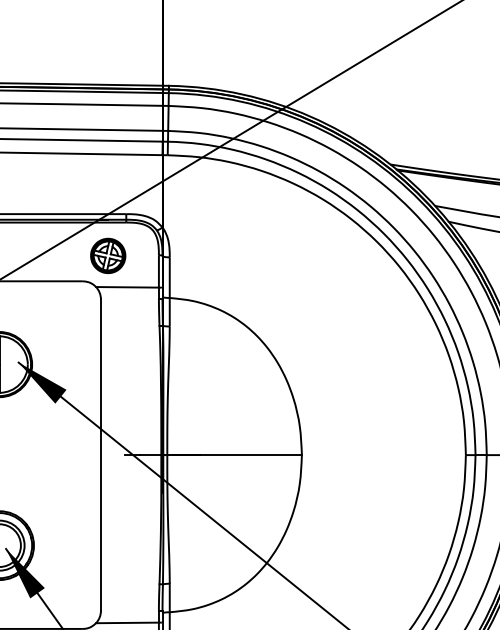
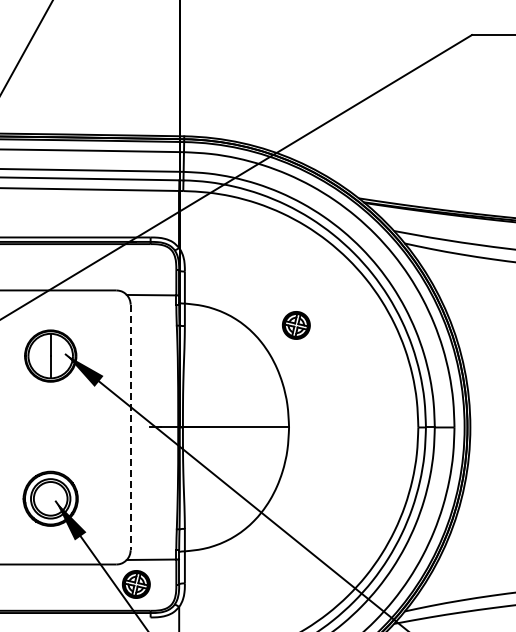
part: (108, 256) -> (296, 325), moved
line: (100, 455) -> (130, 427), solid -> dashed

